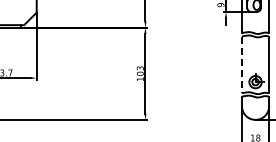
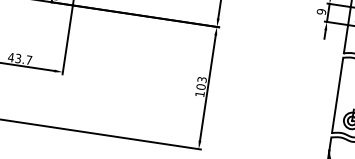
line: (241, 65) -> (336, 96), dashed -> solid

